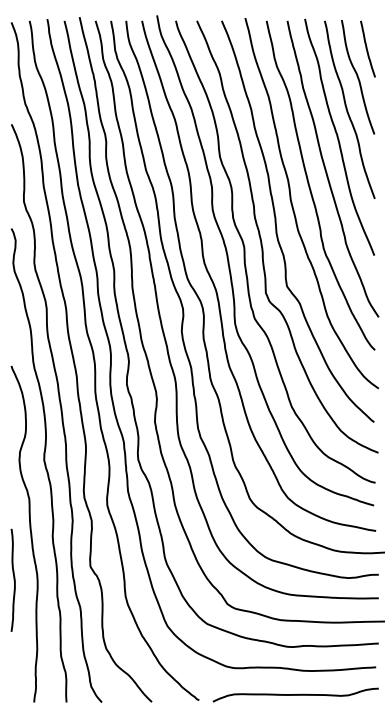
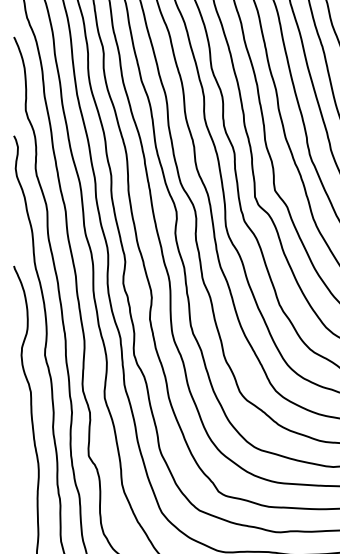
curve: (13, 579) -> (15, 468), removed

